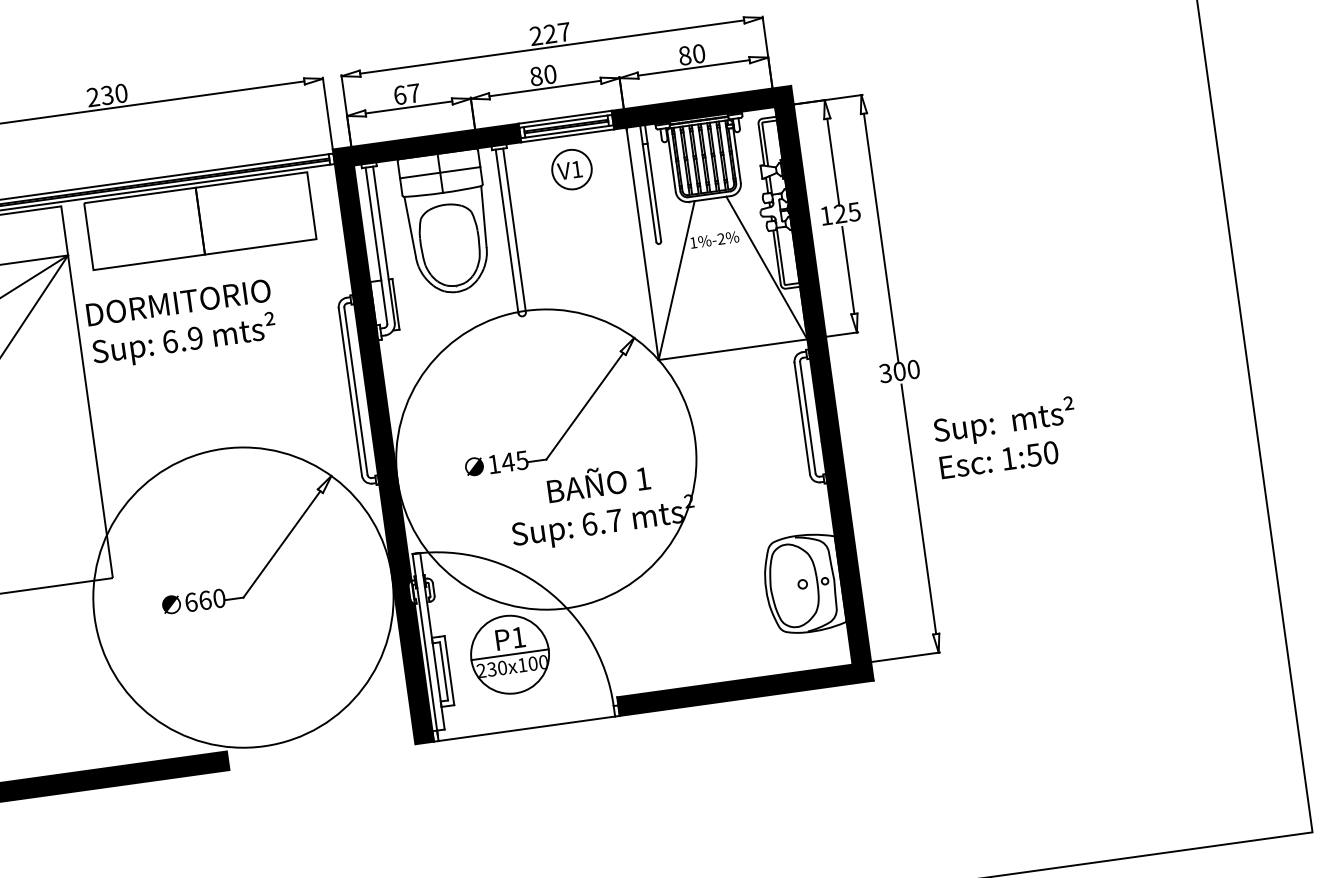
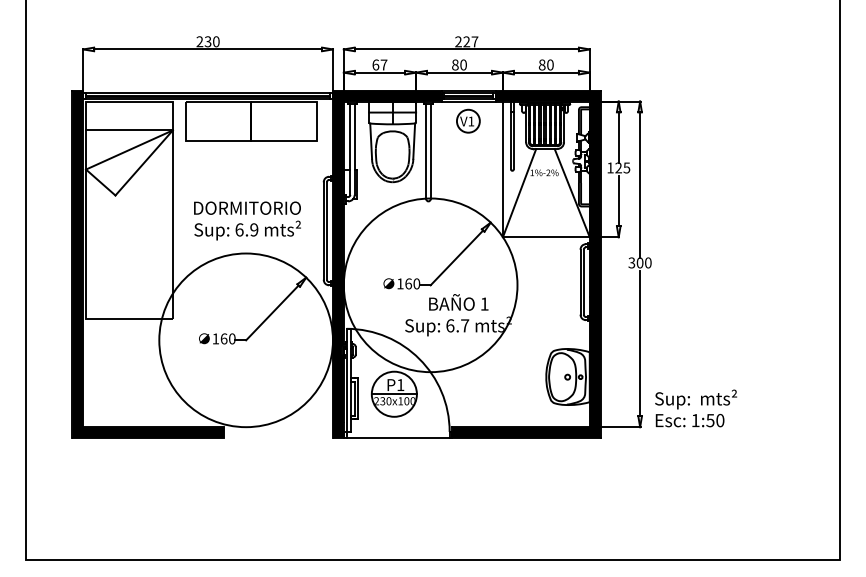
text: (181, 323) -> (247, 220), moved
text: (1005, 438) -> (695, 408), moved
text: (514, 460) -> (412, 283), 145 -> 160
text: (190, 601) -> (215, 338), 660 -> 160

